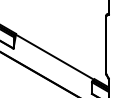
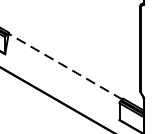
line: (54, 57) -> (64, 67), solid -> dashed

